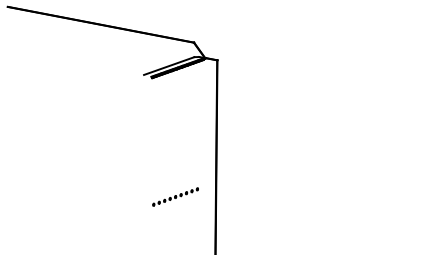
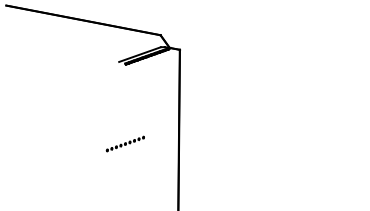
part: (175, 196) -> (125, 143), moved

